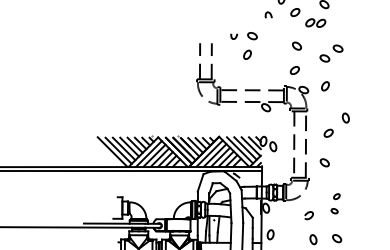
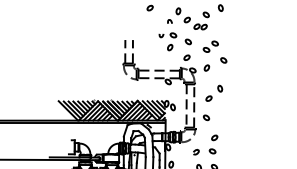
part: (243, 45) -> (167, 41), moved
part: (350, 74) -> (223, 60), added
part: (335, 203) -> (213, 144), size x1.43

